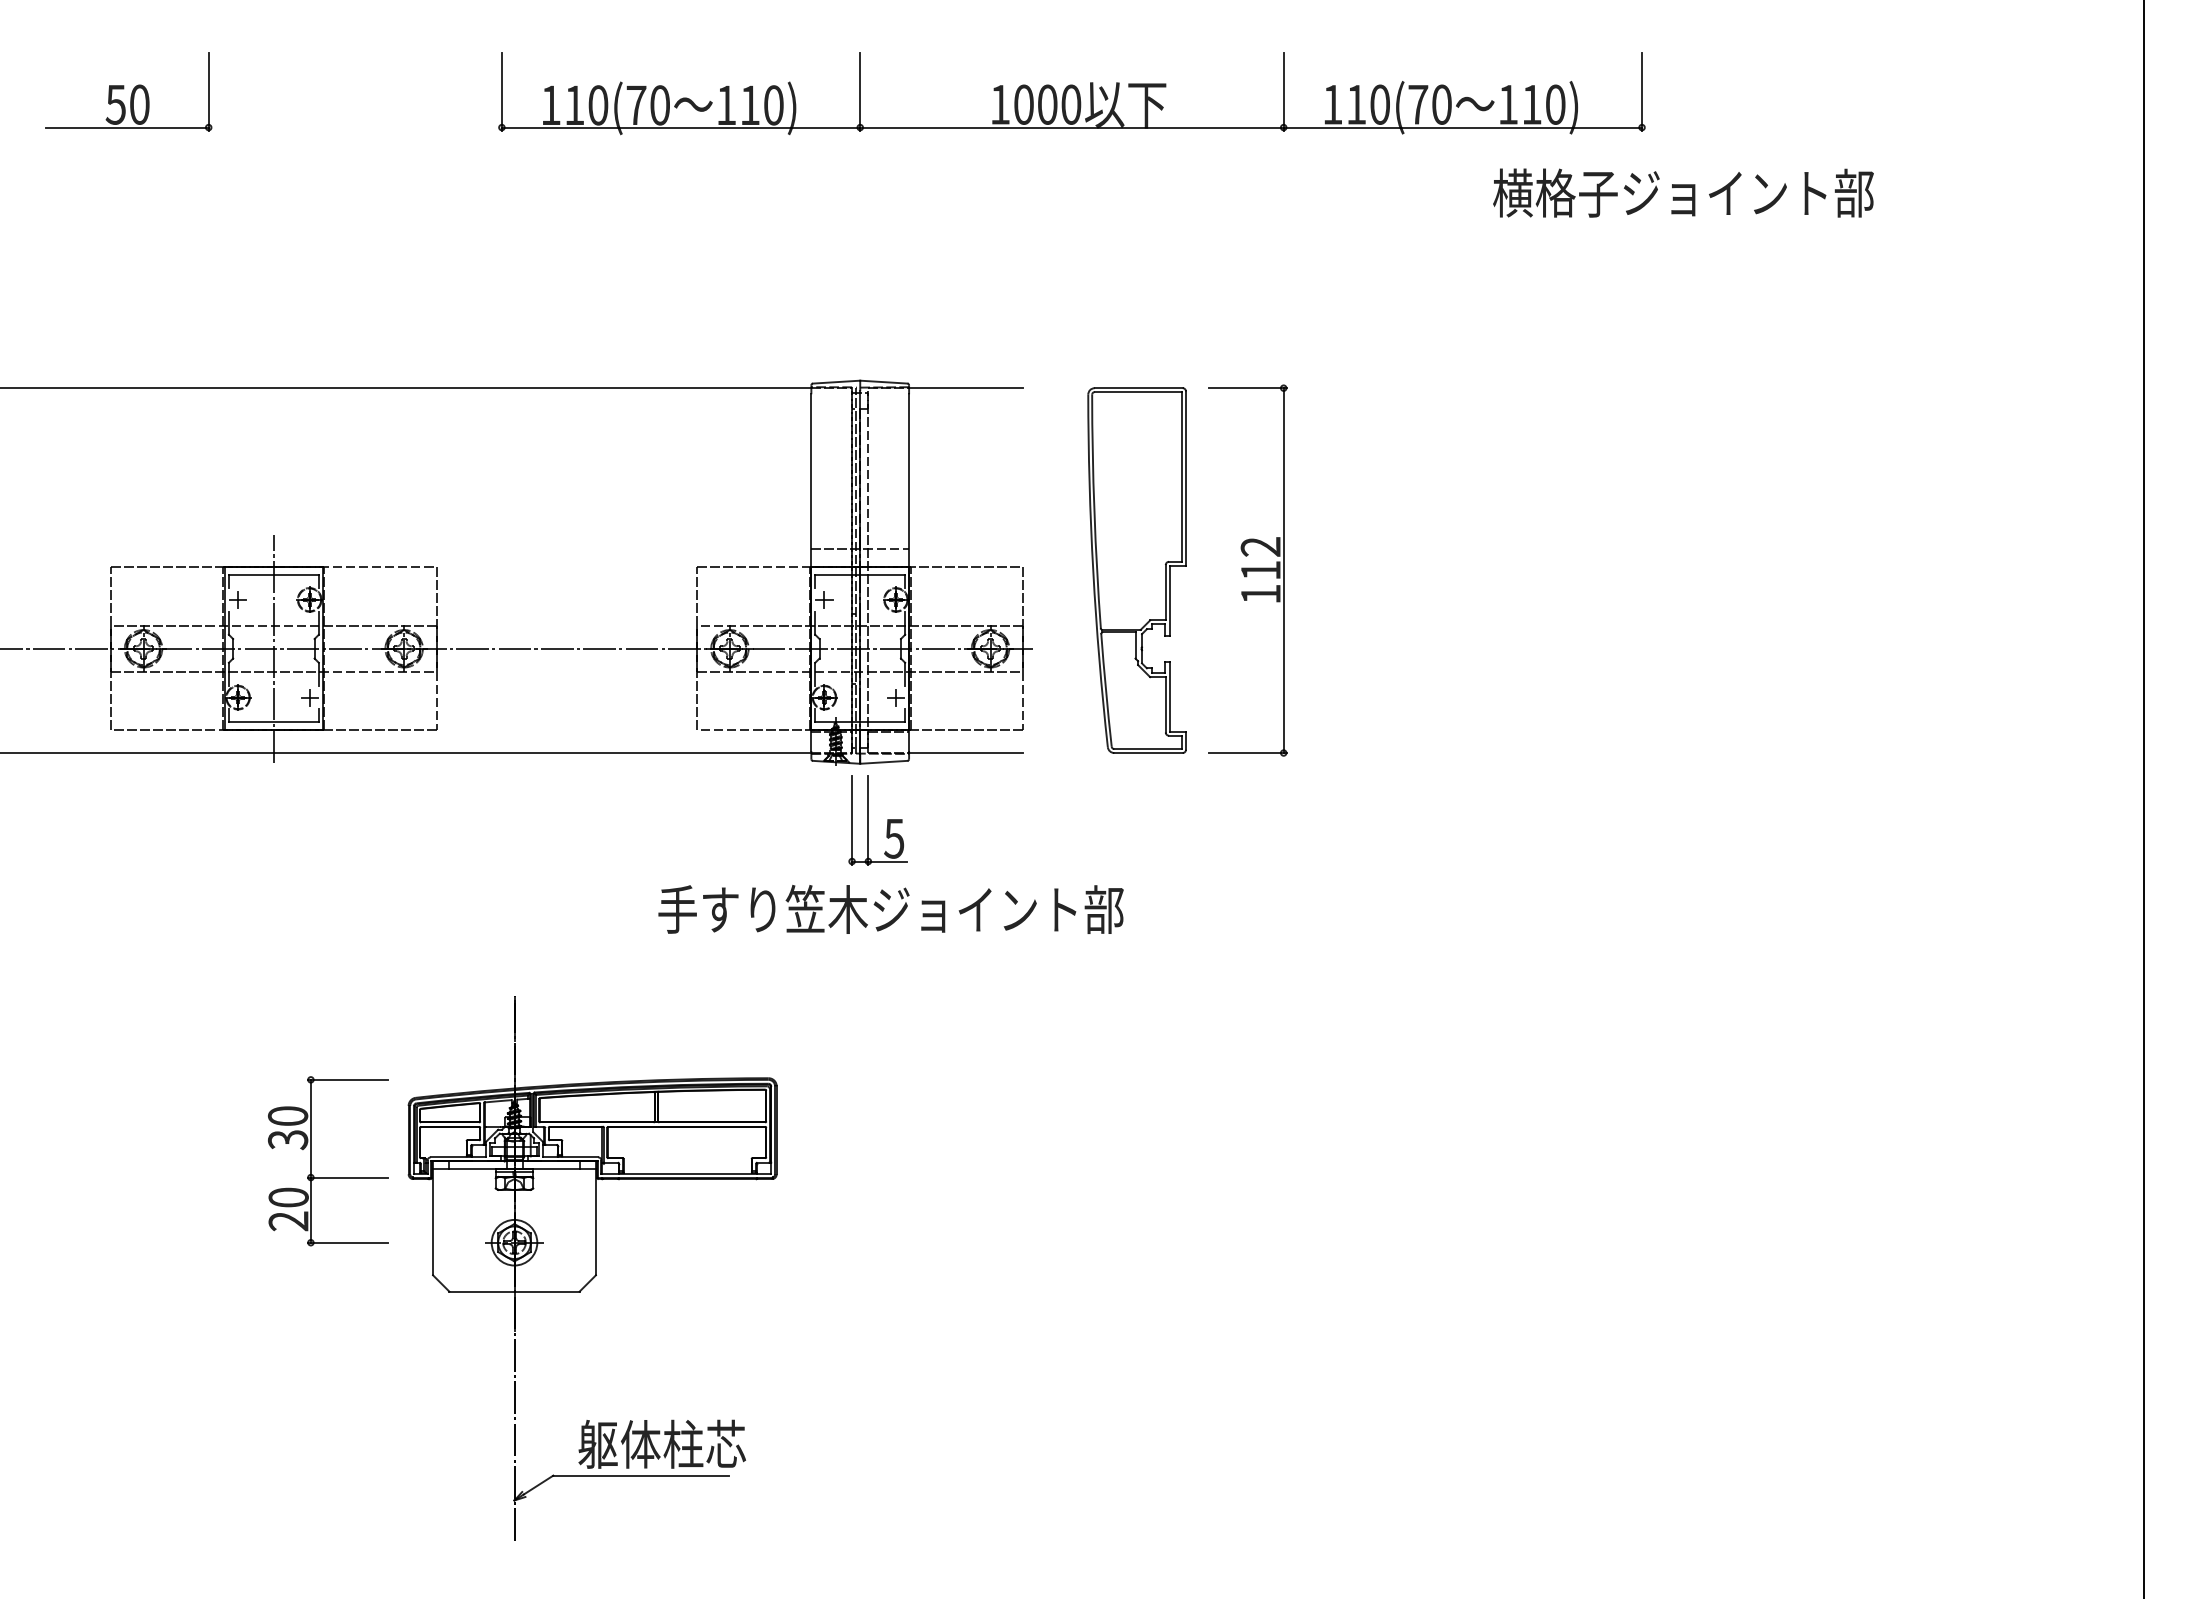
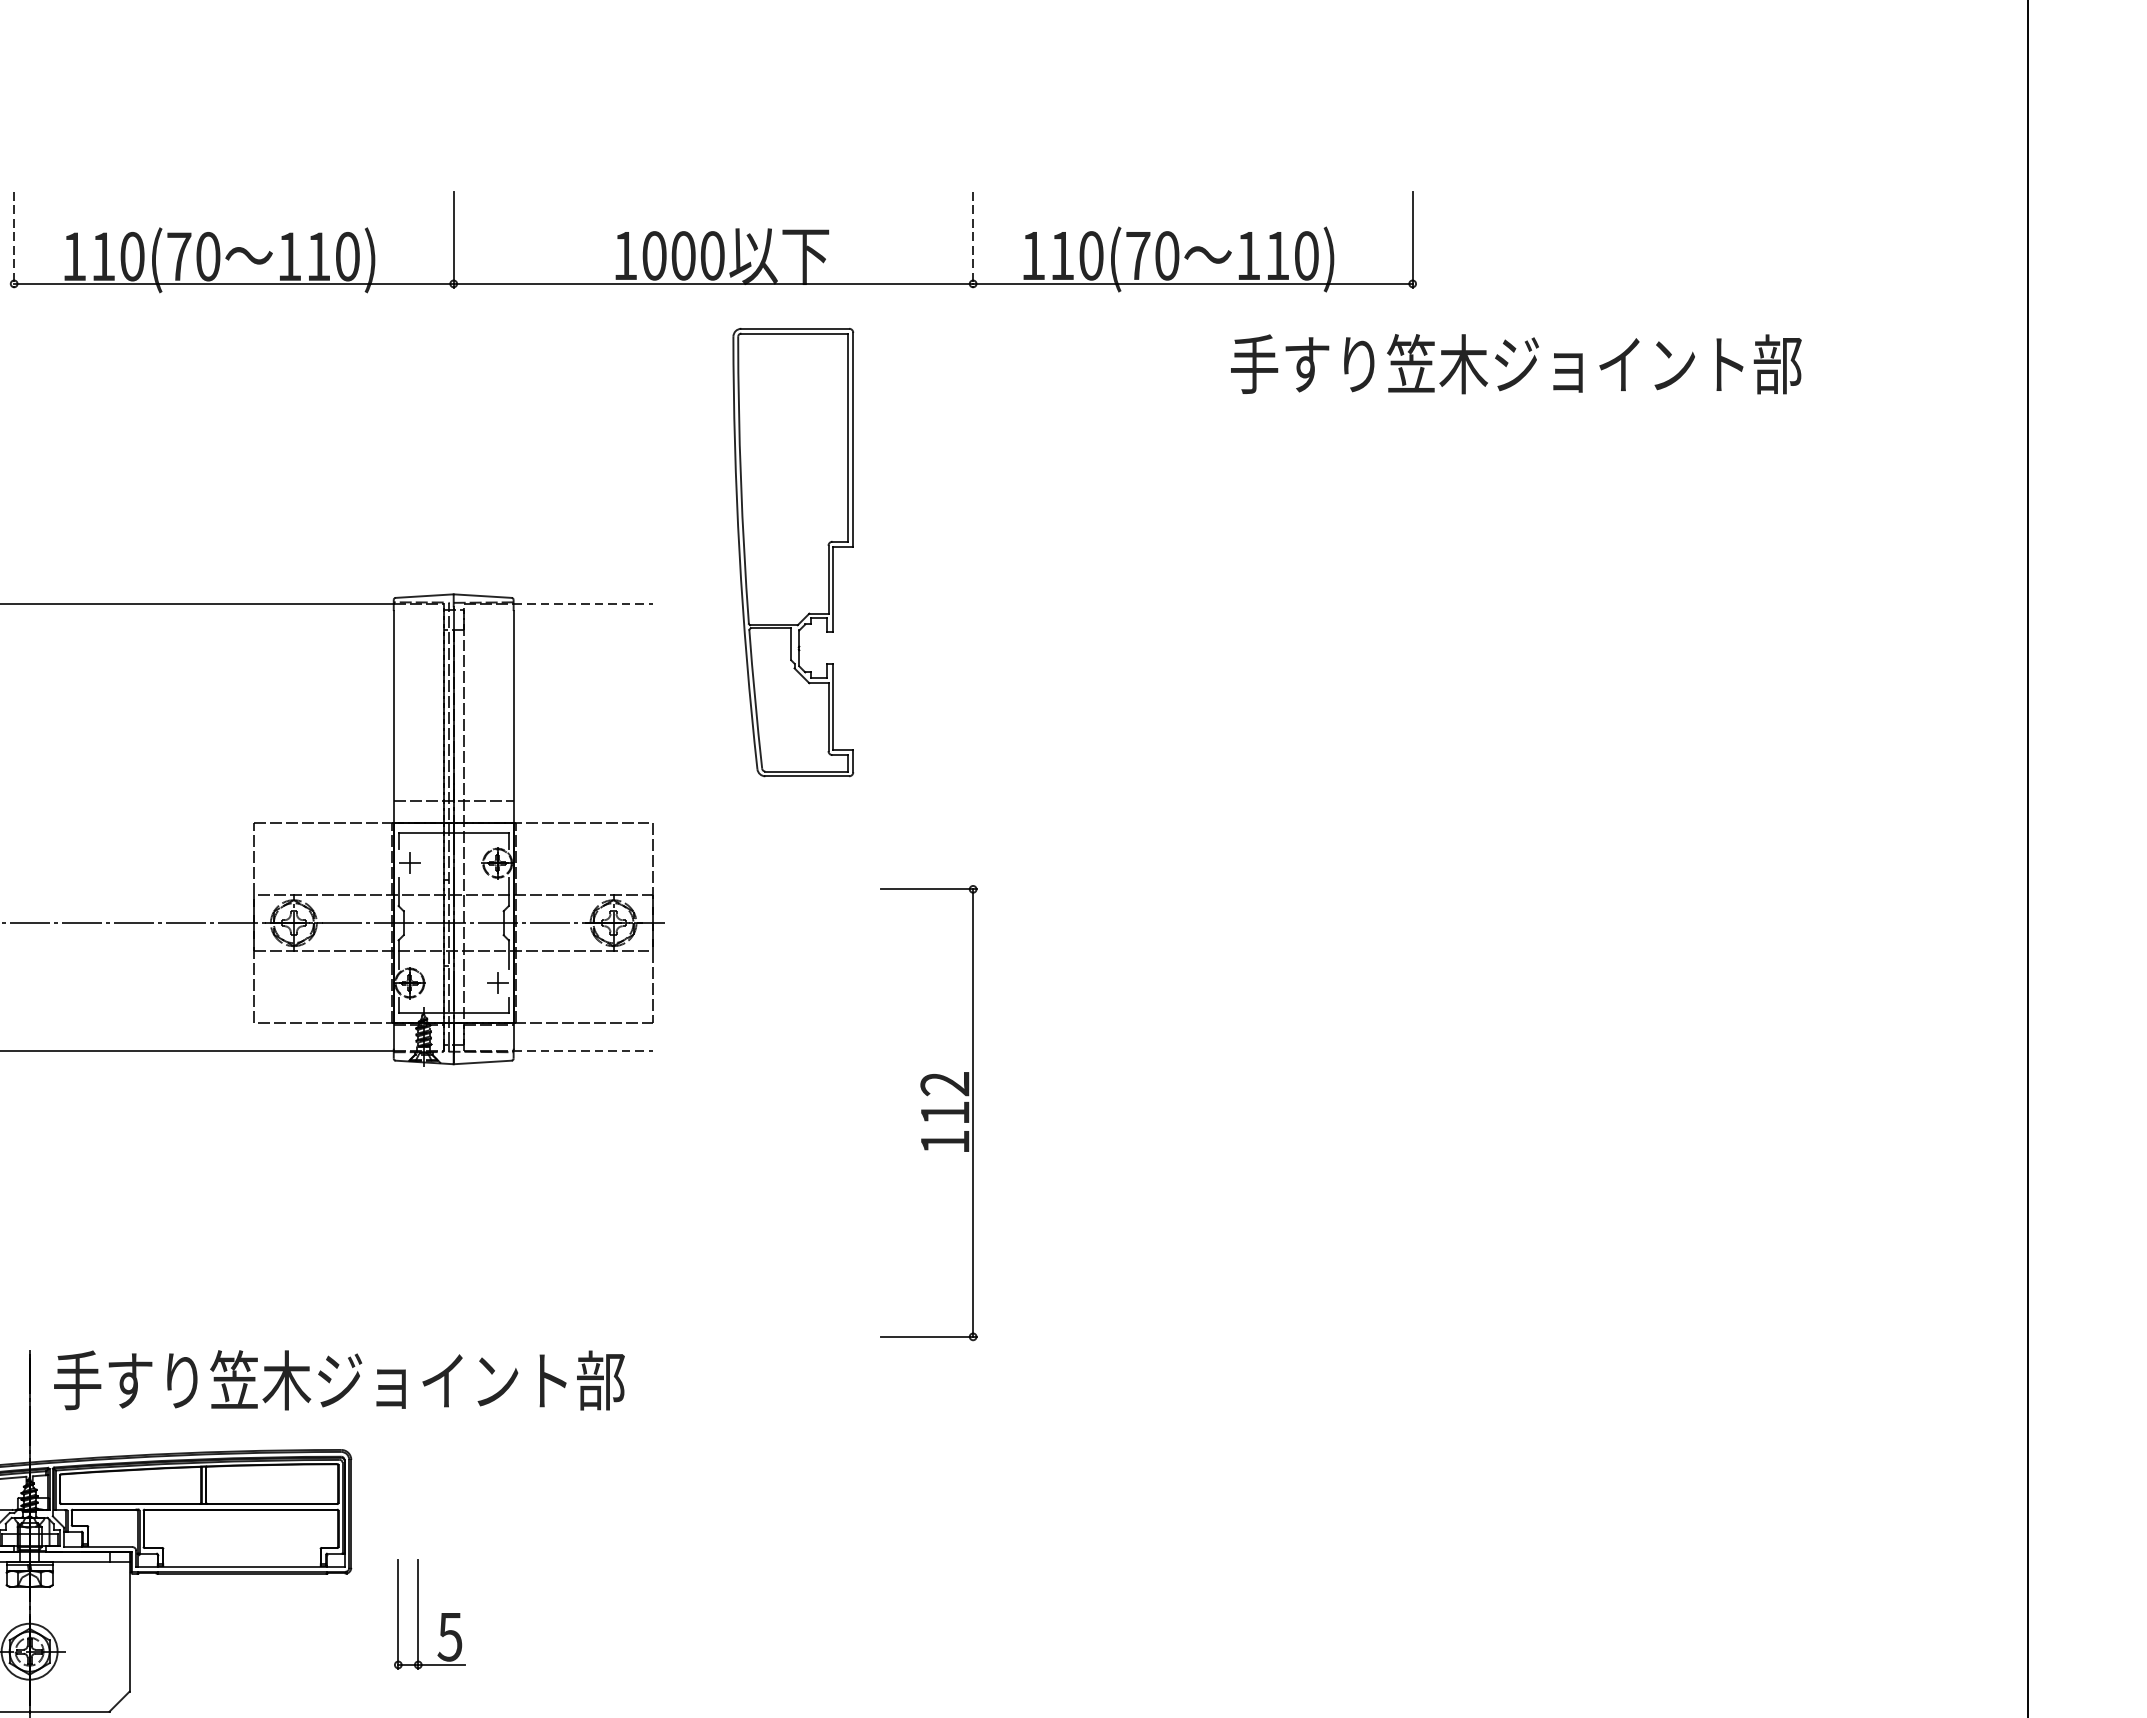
line: (501, 92) -> (13, 240), solid -> dashed
line: (1283, 92) -> (972, 240), solid -> dashed
text: (1726, 192) -> (1516, 363), 横格子ジョイント部 -> 手すり笠木ジョイント部
line: (966, 388) -> (584, 603), solid -> dashed
part: (1136, 570) -> (792, 552), moved
part: (1247, 570) -> (928, 1112), moved
line: (966, 753) -> (584, 1051), solid -> dashed
part: (868, 820) -> (418, 1614), moved
text: (890, 909) -> (338, 1380), moved

